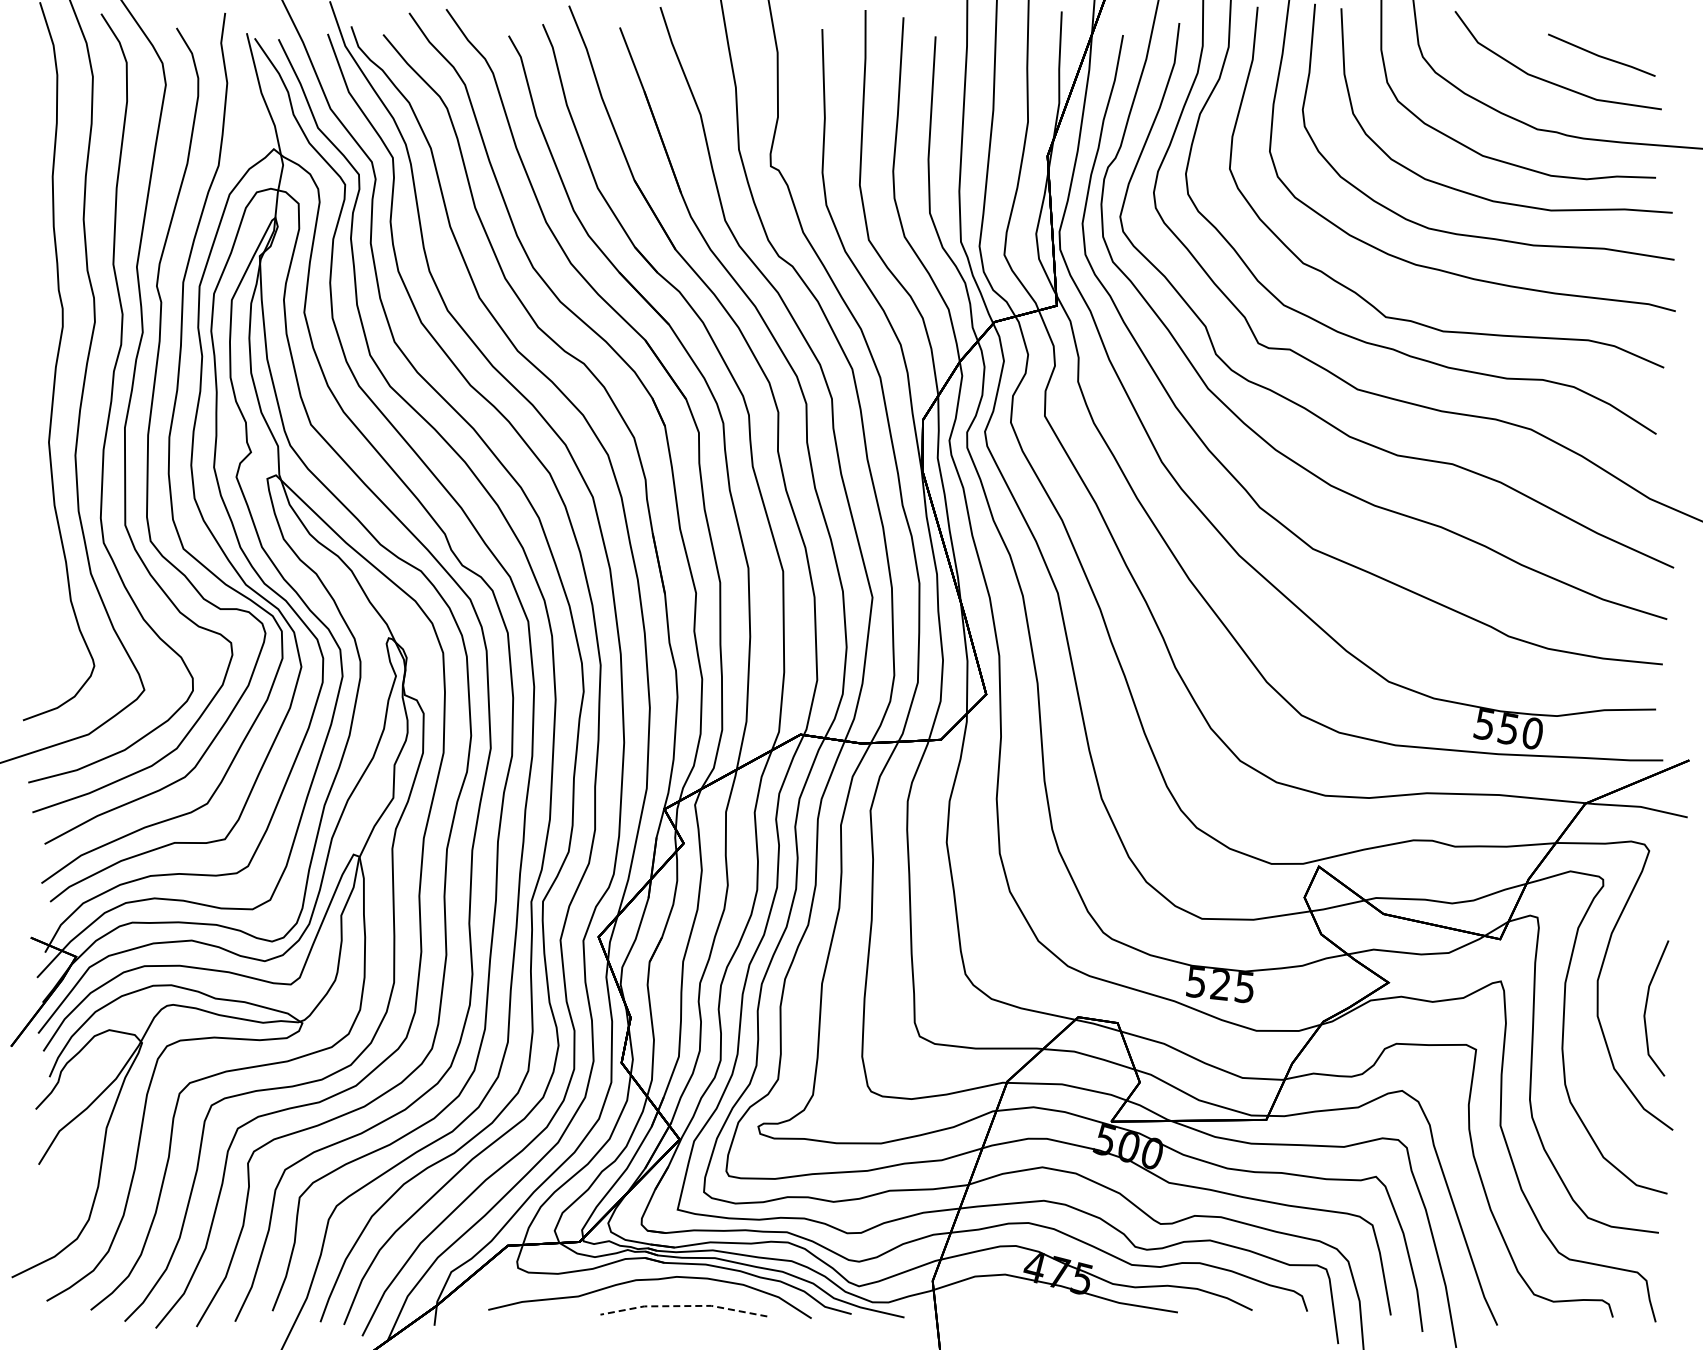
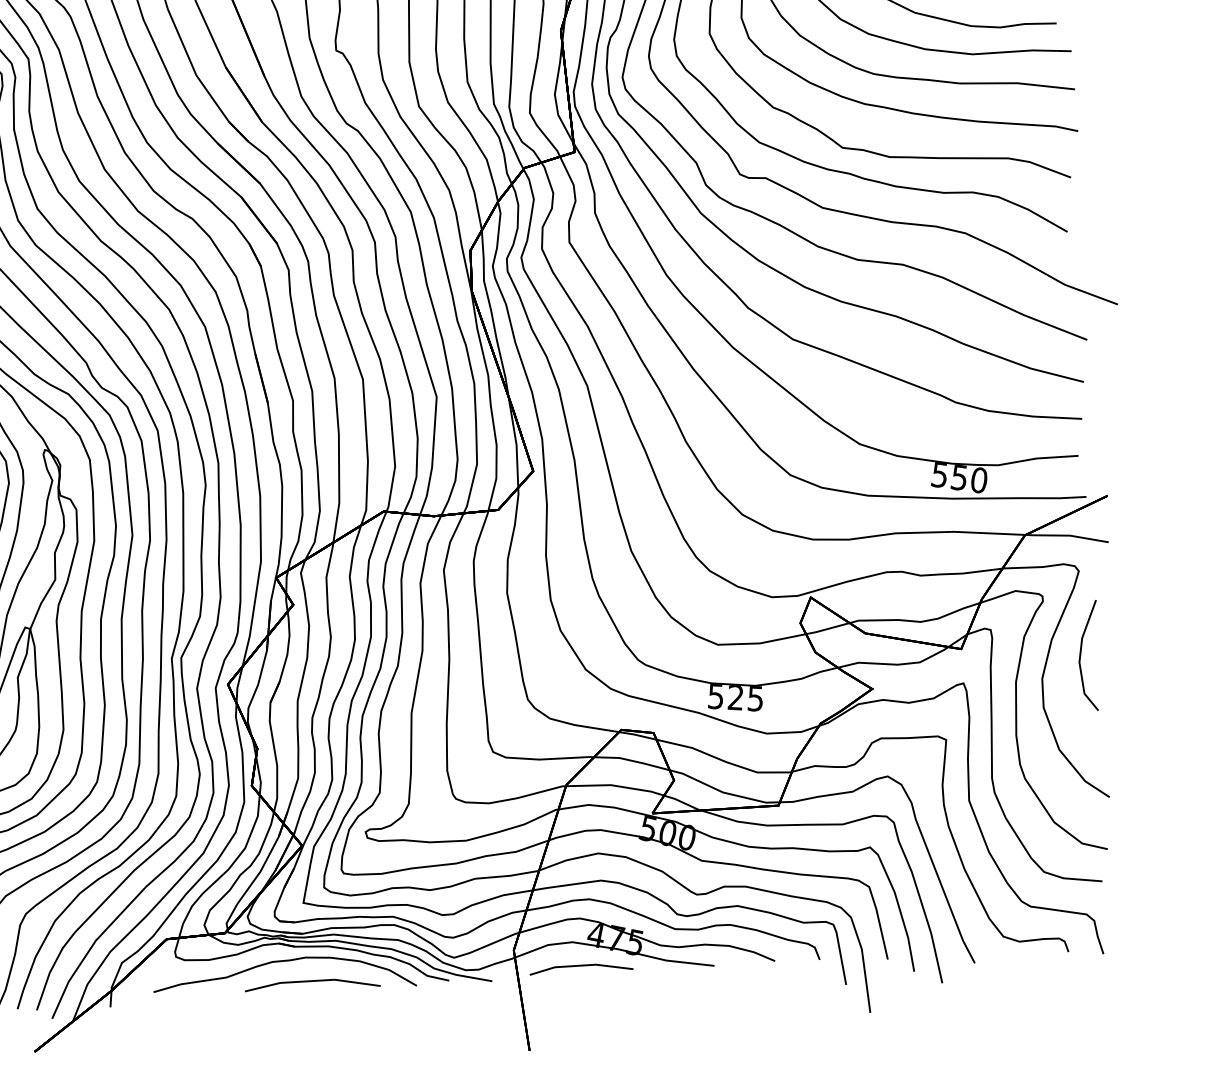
line: (1647, 1004) -> (1081, 652), moved
line: (1014, 1304) -> (581, 966), added
line: (683, 1306) -> (312, 981), dashed -> solid

